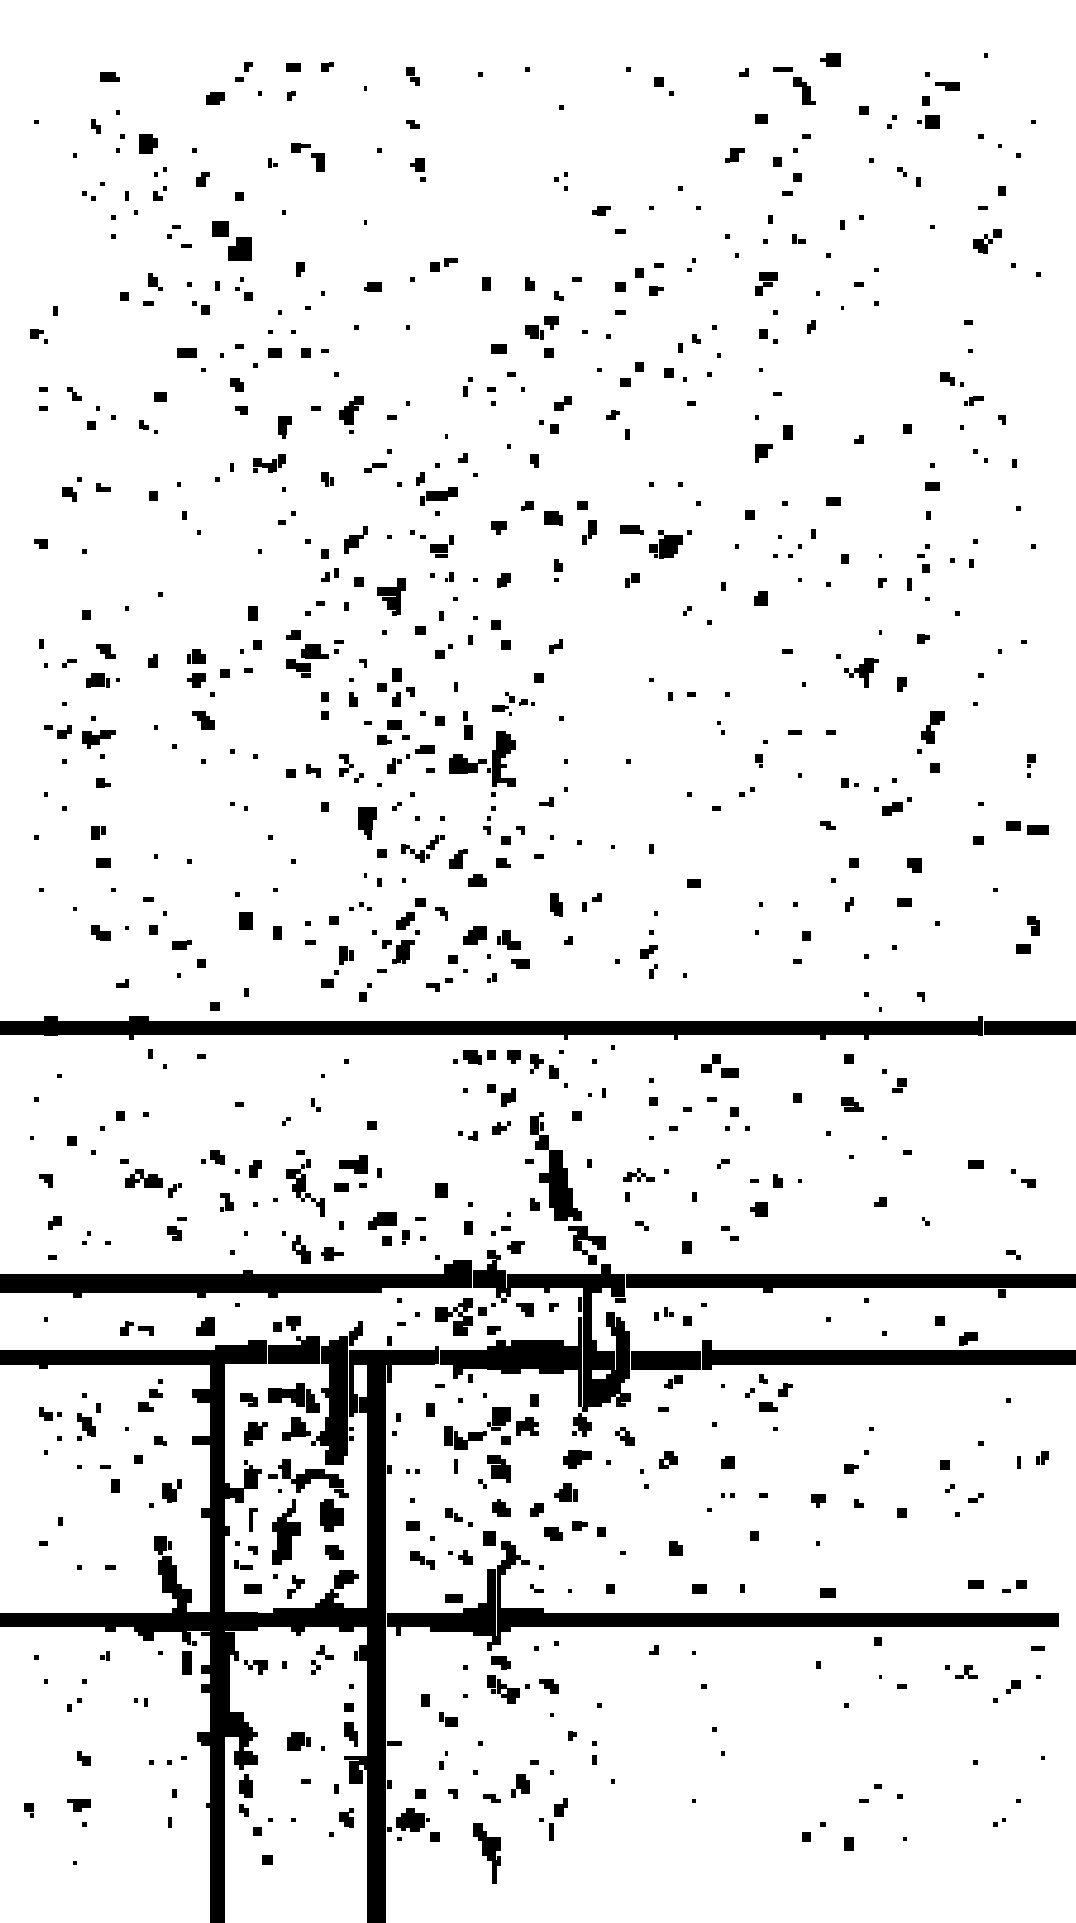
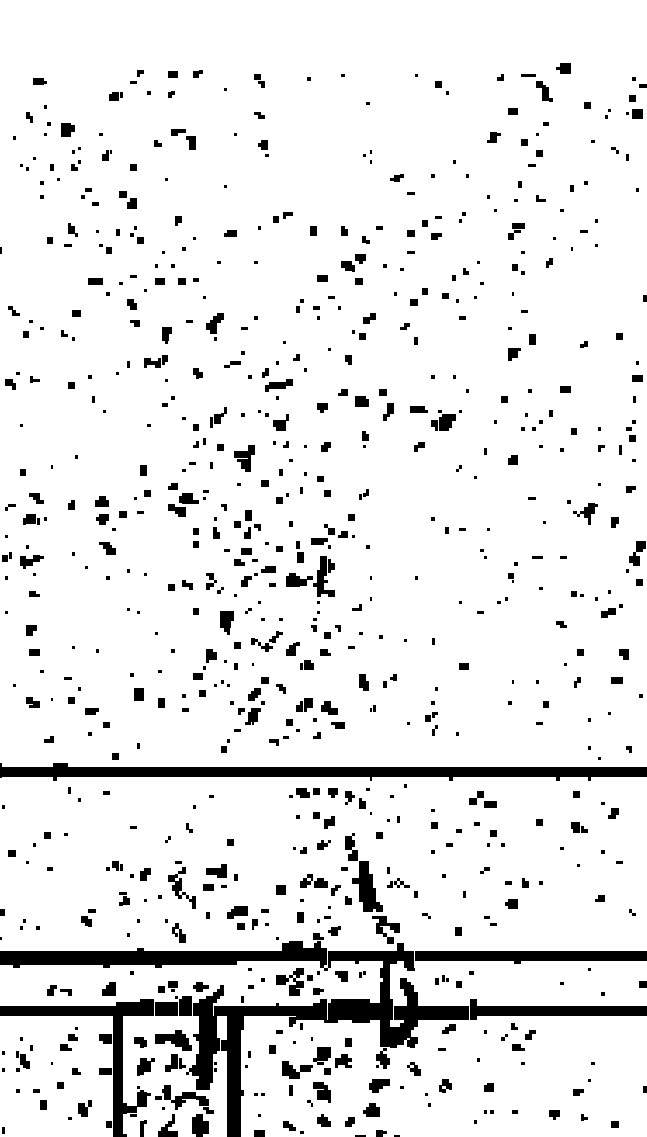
part: (231, 241) -> (128, 200), size x0.62
part: (513, 703) -> (332, 536), size x1.43
part: (337, 966) -> (205, 664), moved
part: (638, 1174) -> (398, 882), moved
part: (153, 1183) -> (320, 884), moved
part: (332, 1253) -> (201, 986), moved

